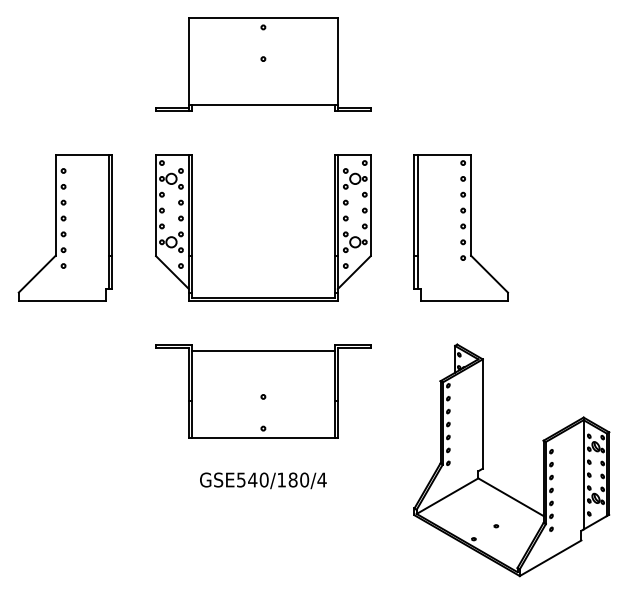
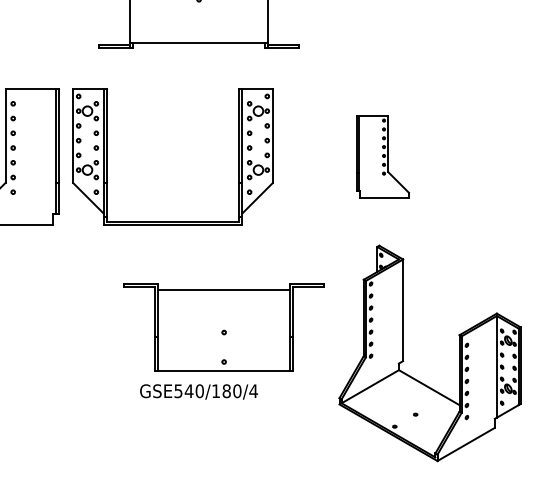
part: (460, 227) -> (382, 156), size x0.6
part: (263, 297) -> (173, 221), moved
part: (263, 391) -> (224, 327), moved
part: (483, 460) -> (403, 353), moved

